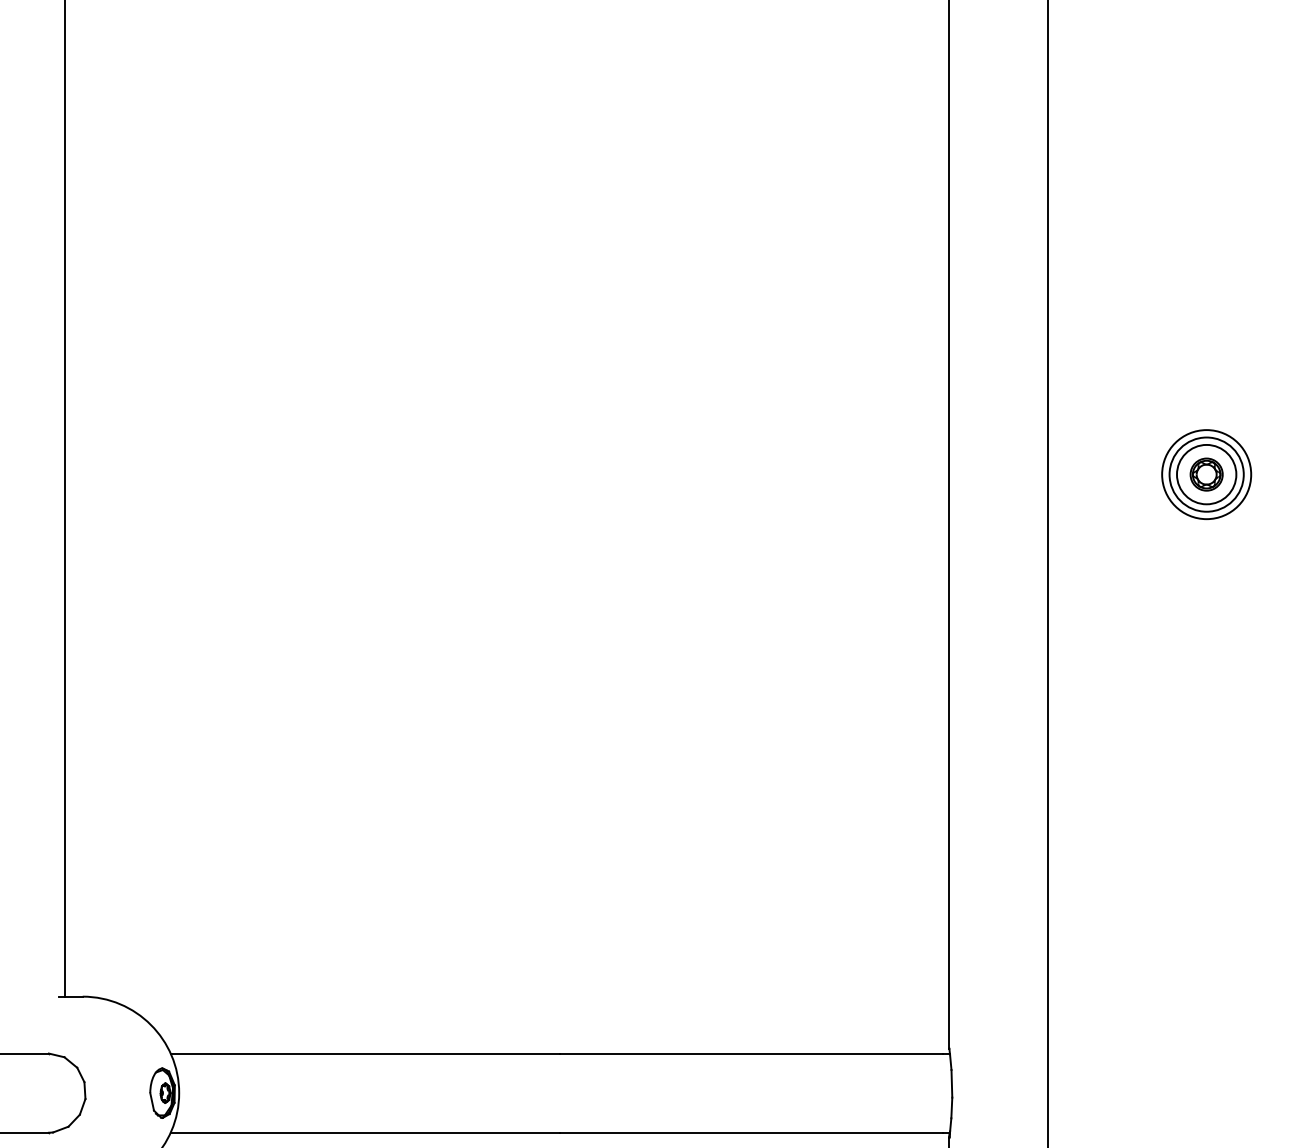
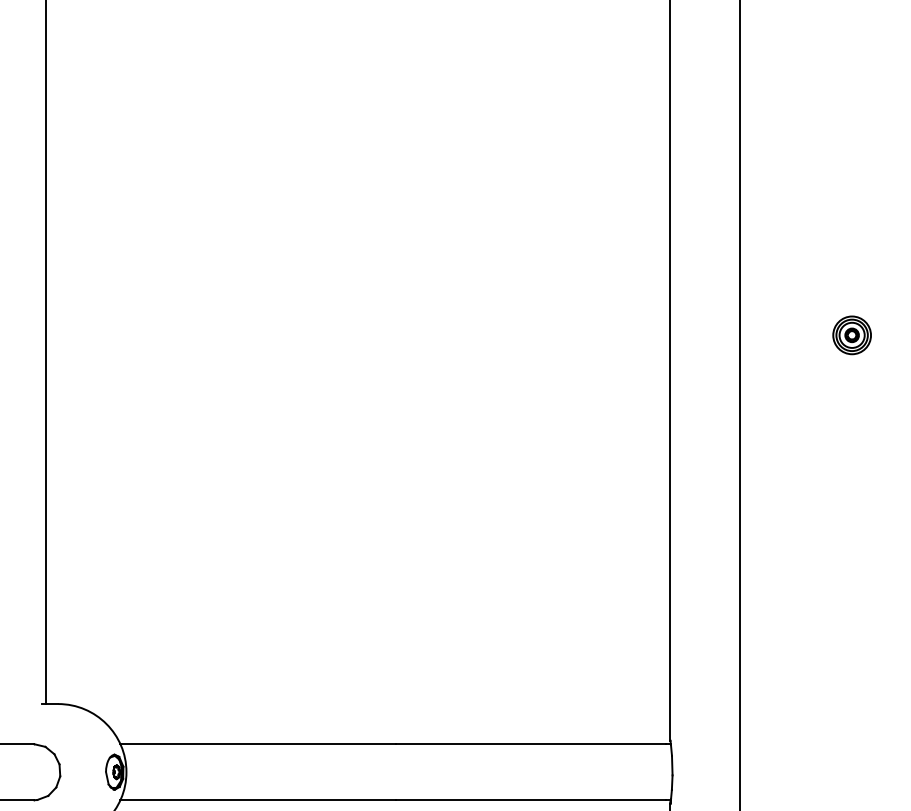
part: (1205, 474) -> (851, 335), size x0.6

